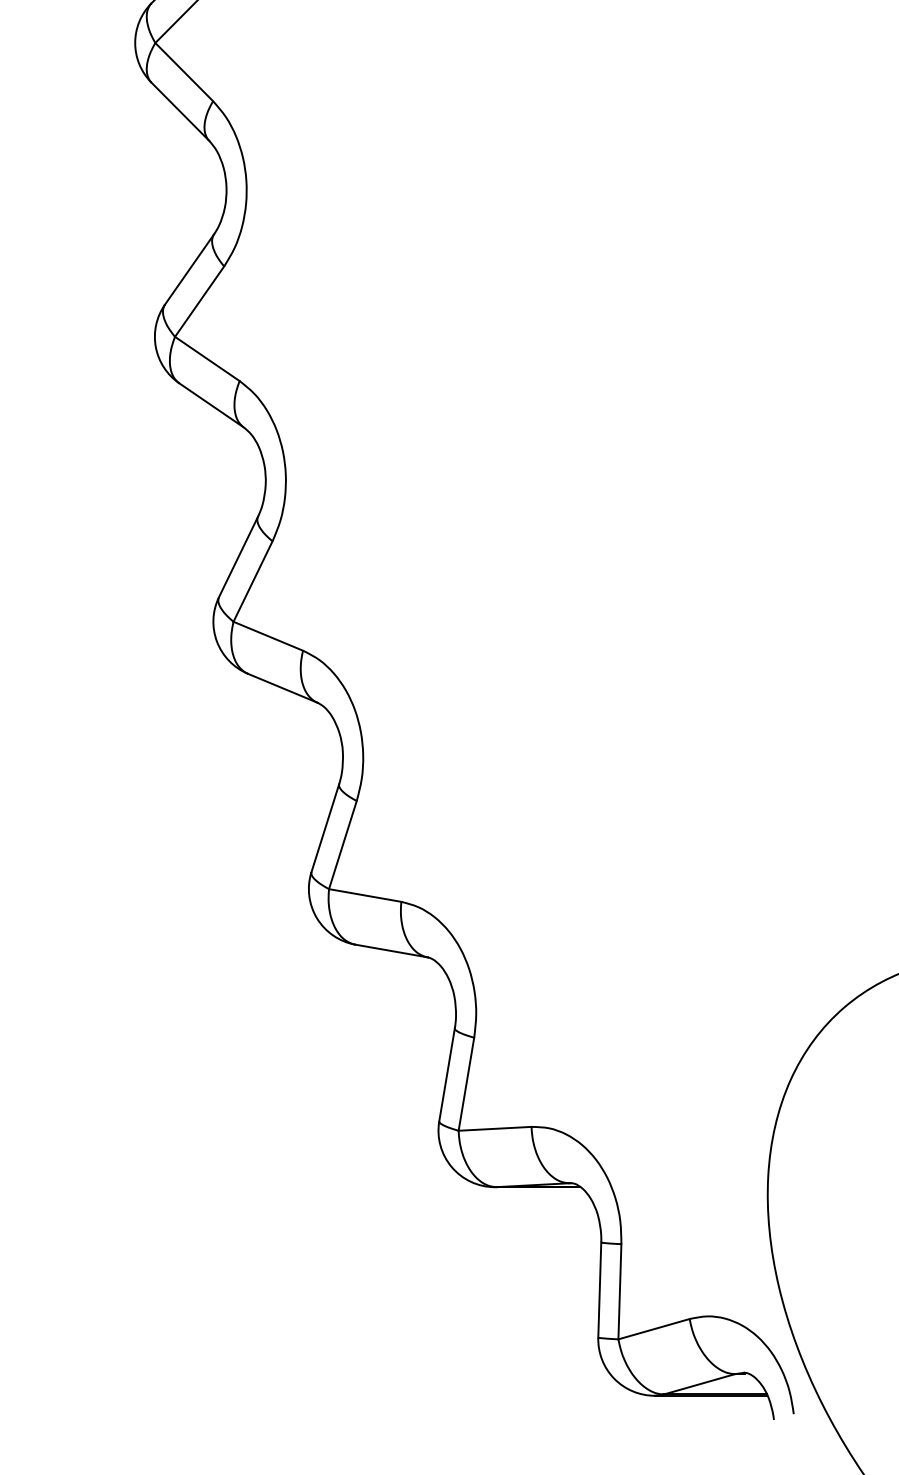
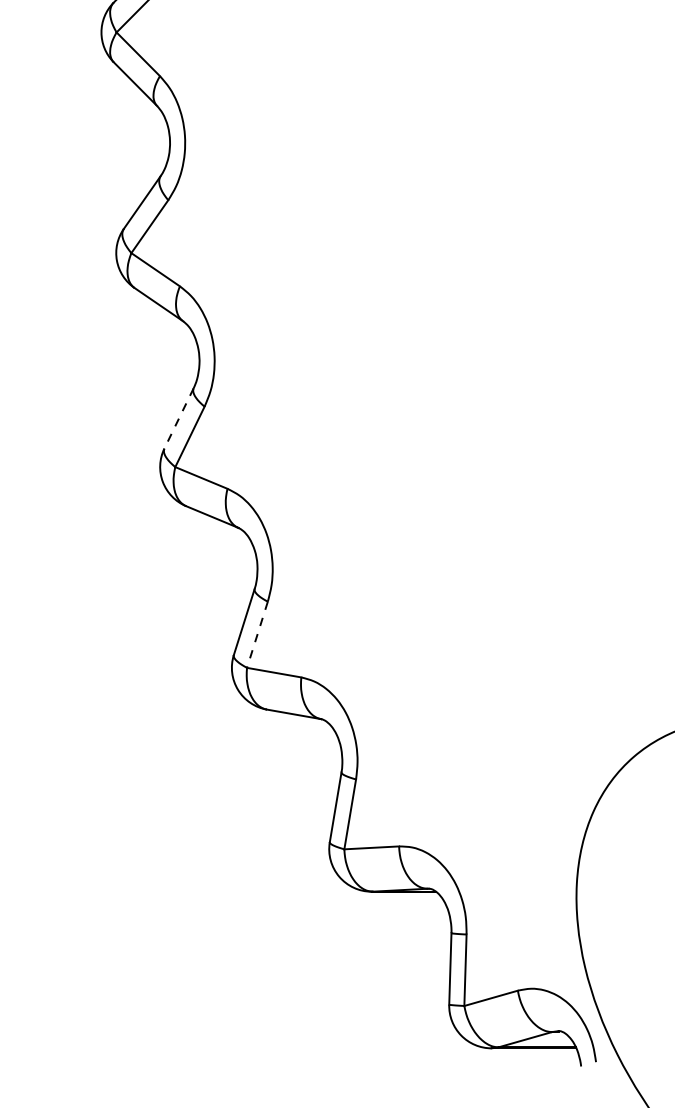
line: (239, 557) -> (179, 418), solid -> dashed
line: (342, 844) -> (257, 634), solid -> dashed

